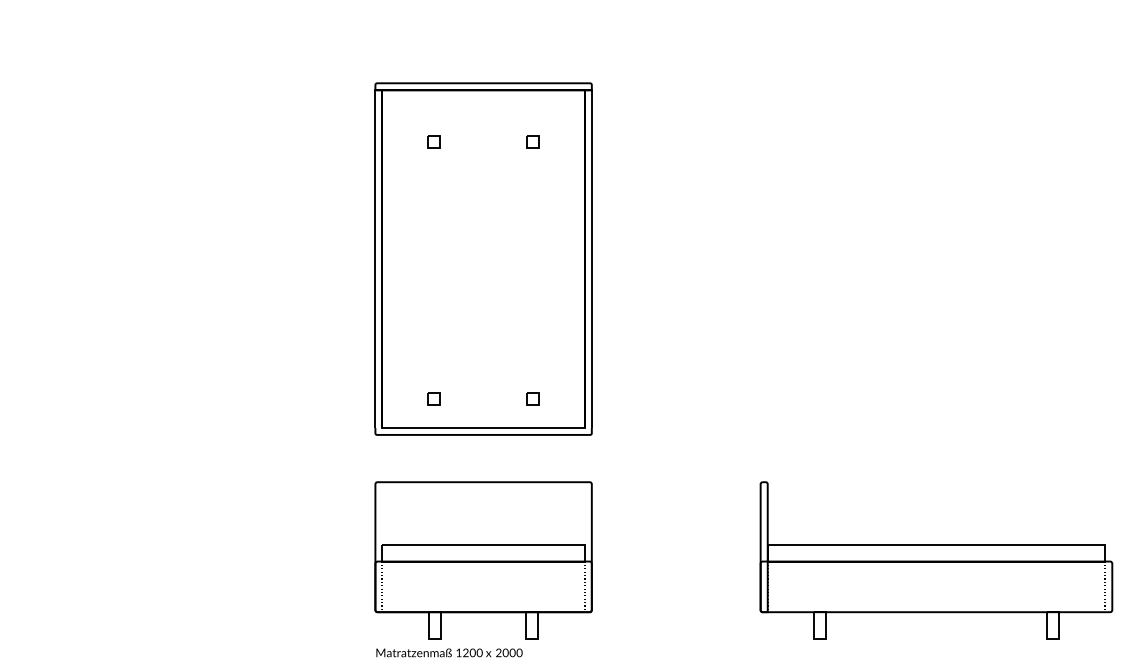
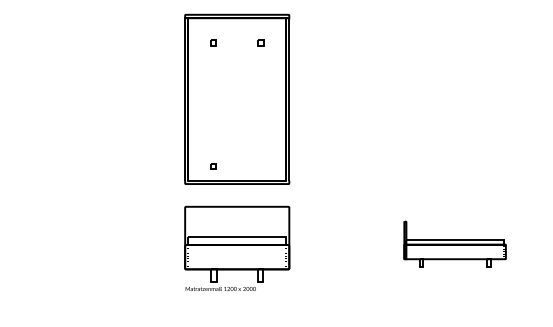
part: (531, 398) -> (260, 166), removed
part: (935, 558) -> (454, 243), size x0.6

